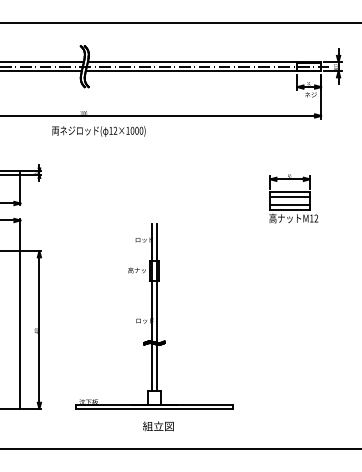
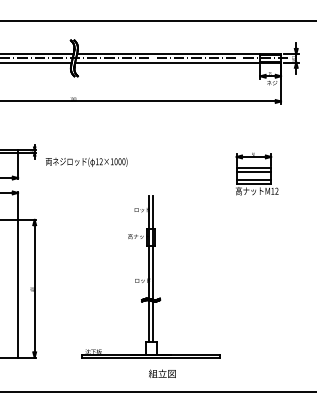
text: (98, 131) -> (86, 162), moved
part: (154, 316) -> (151, 276), moved
text: (158, 426) -> (162, 373), moved

